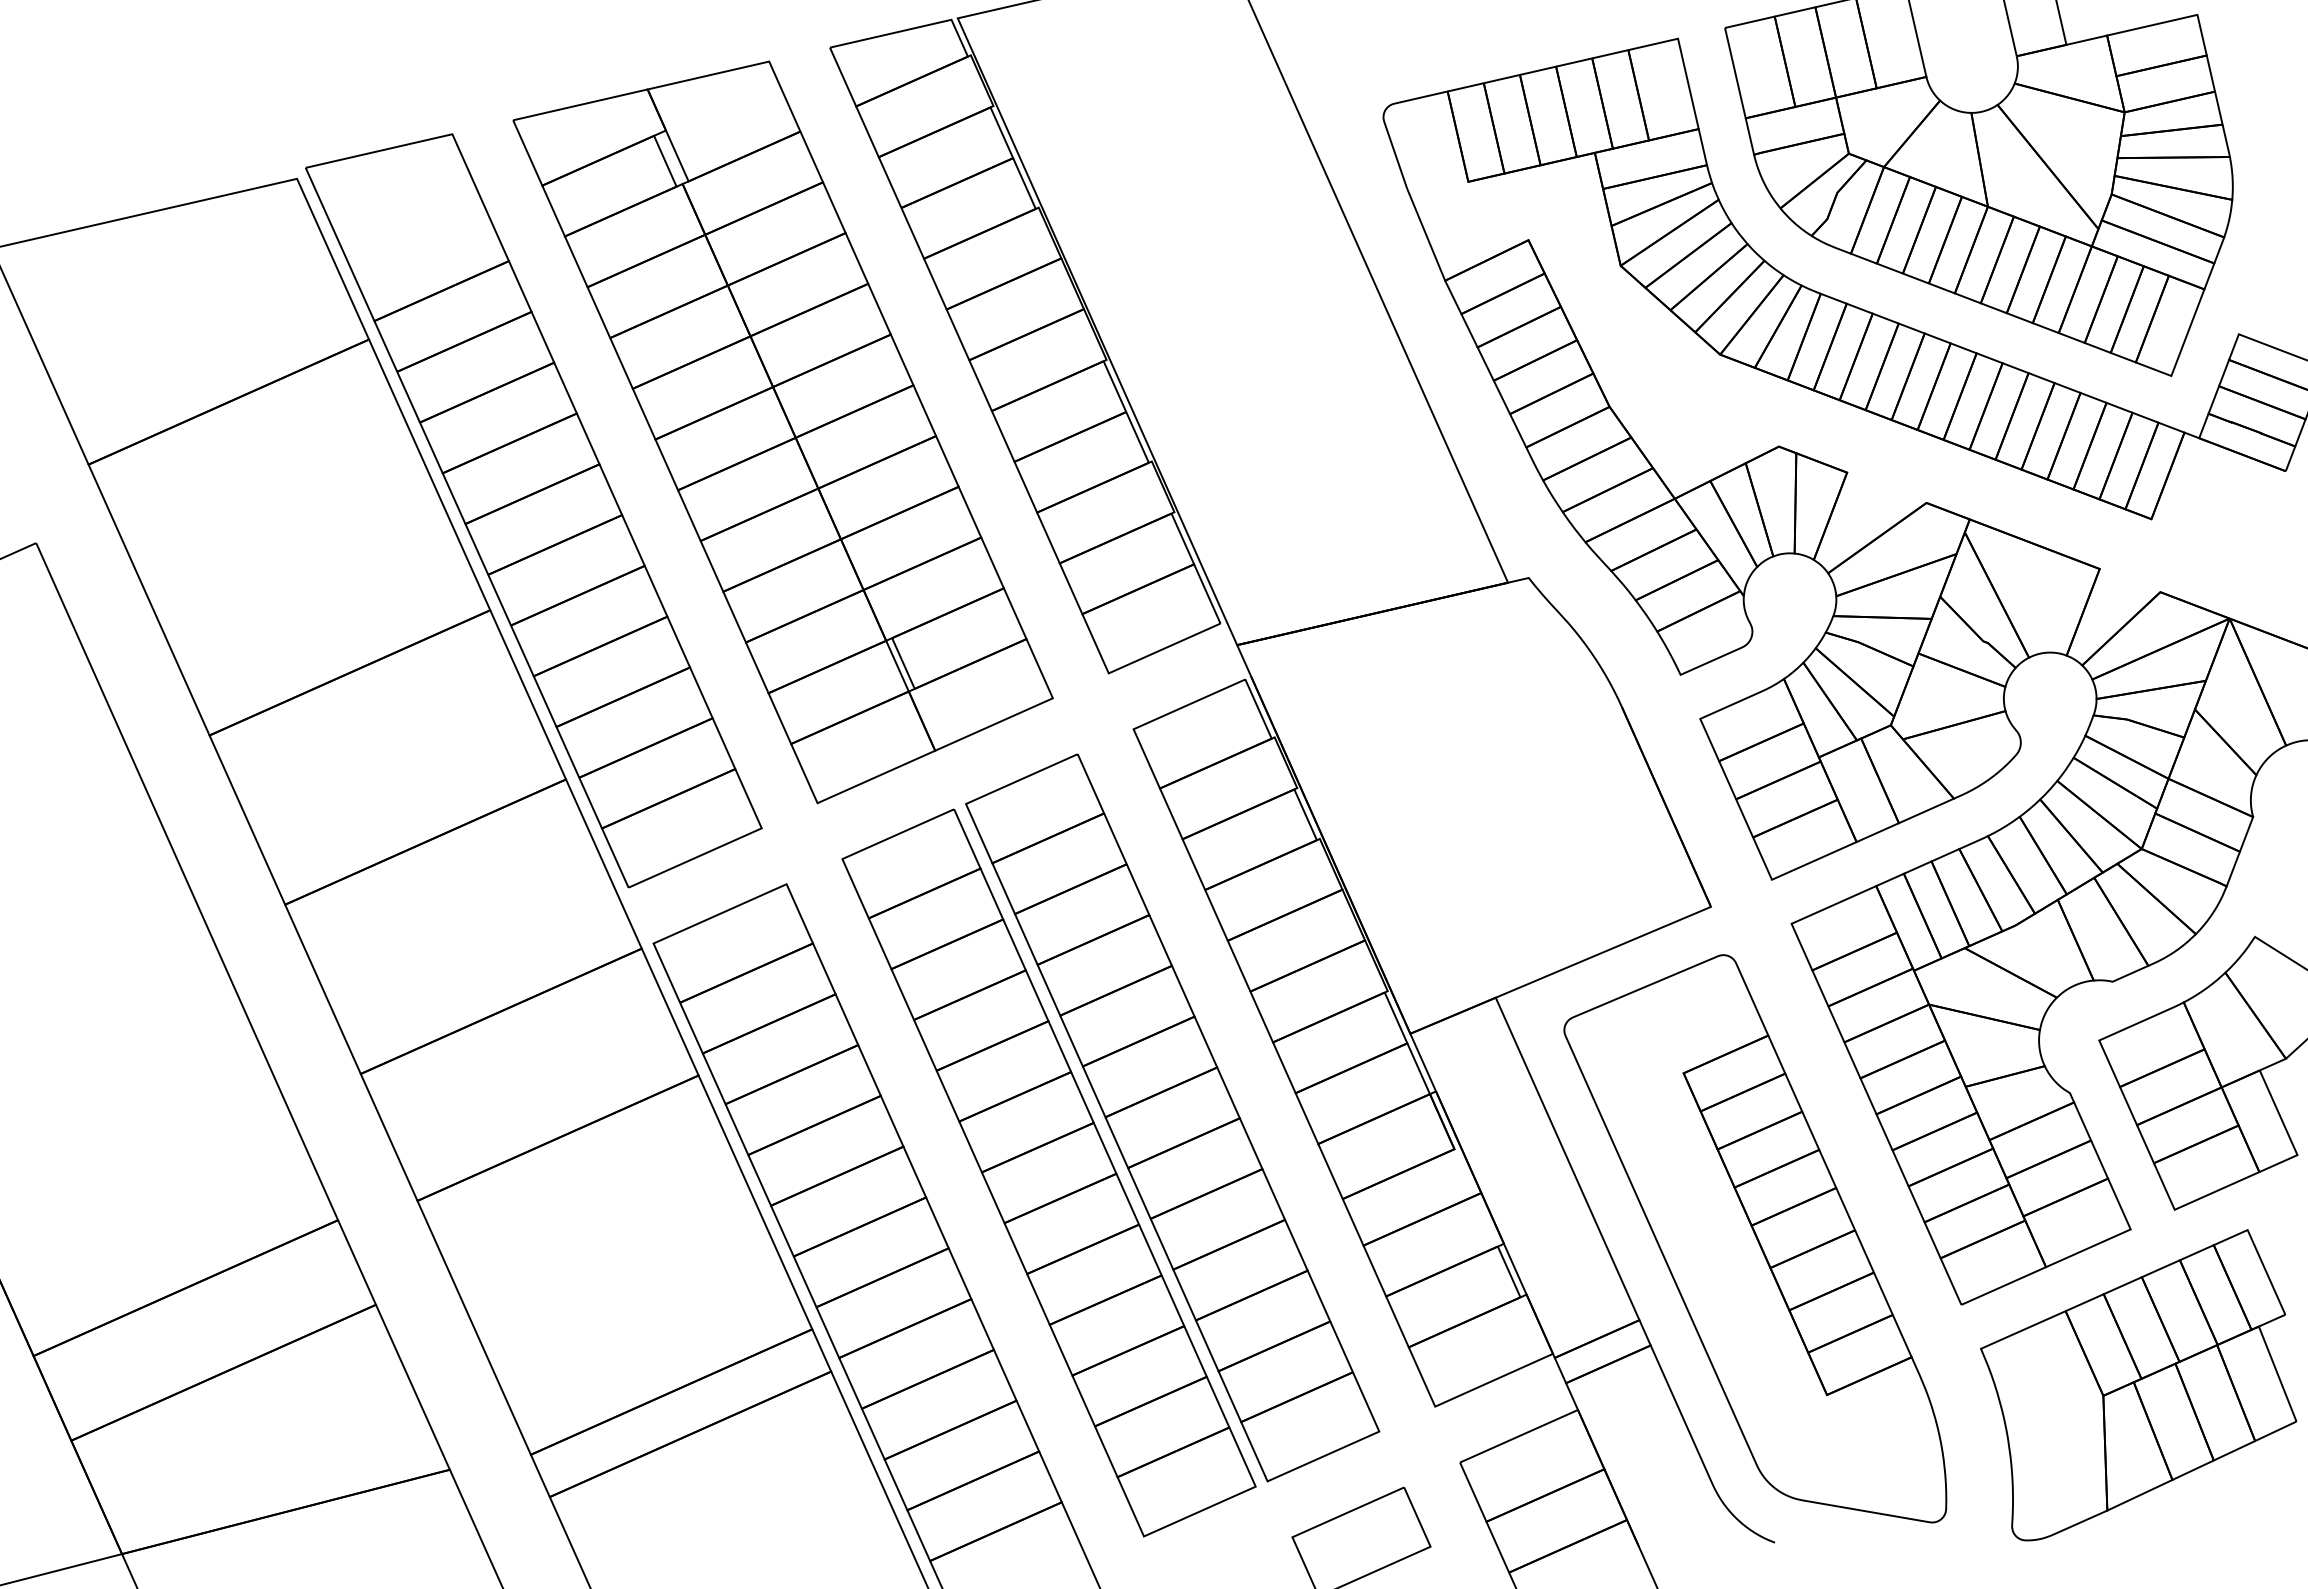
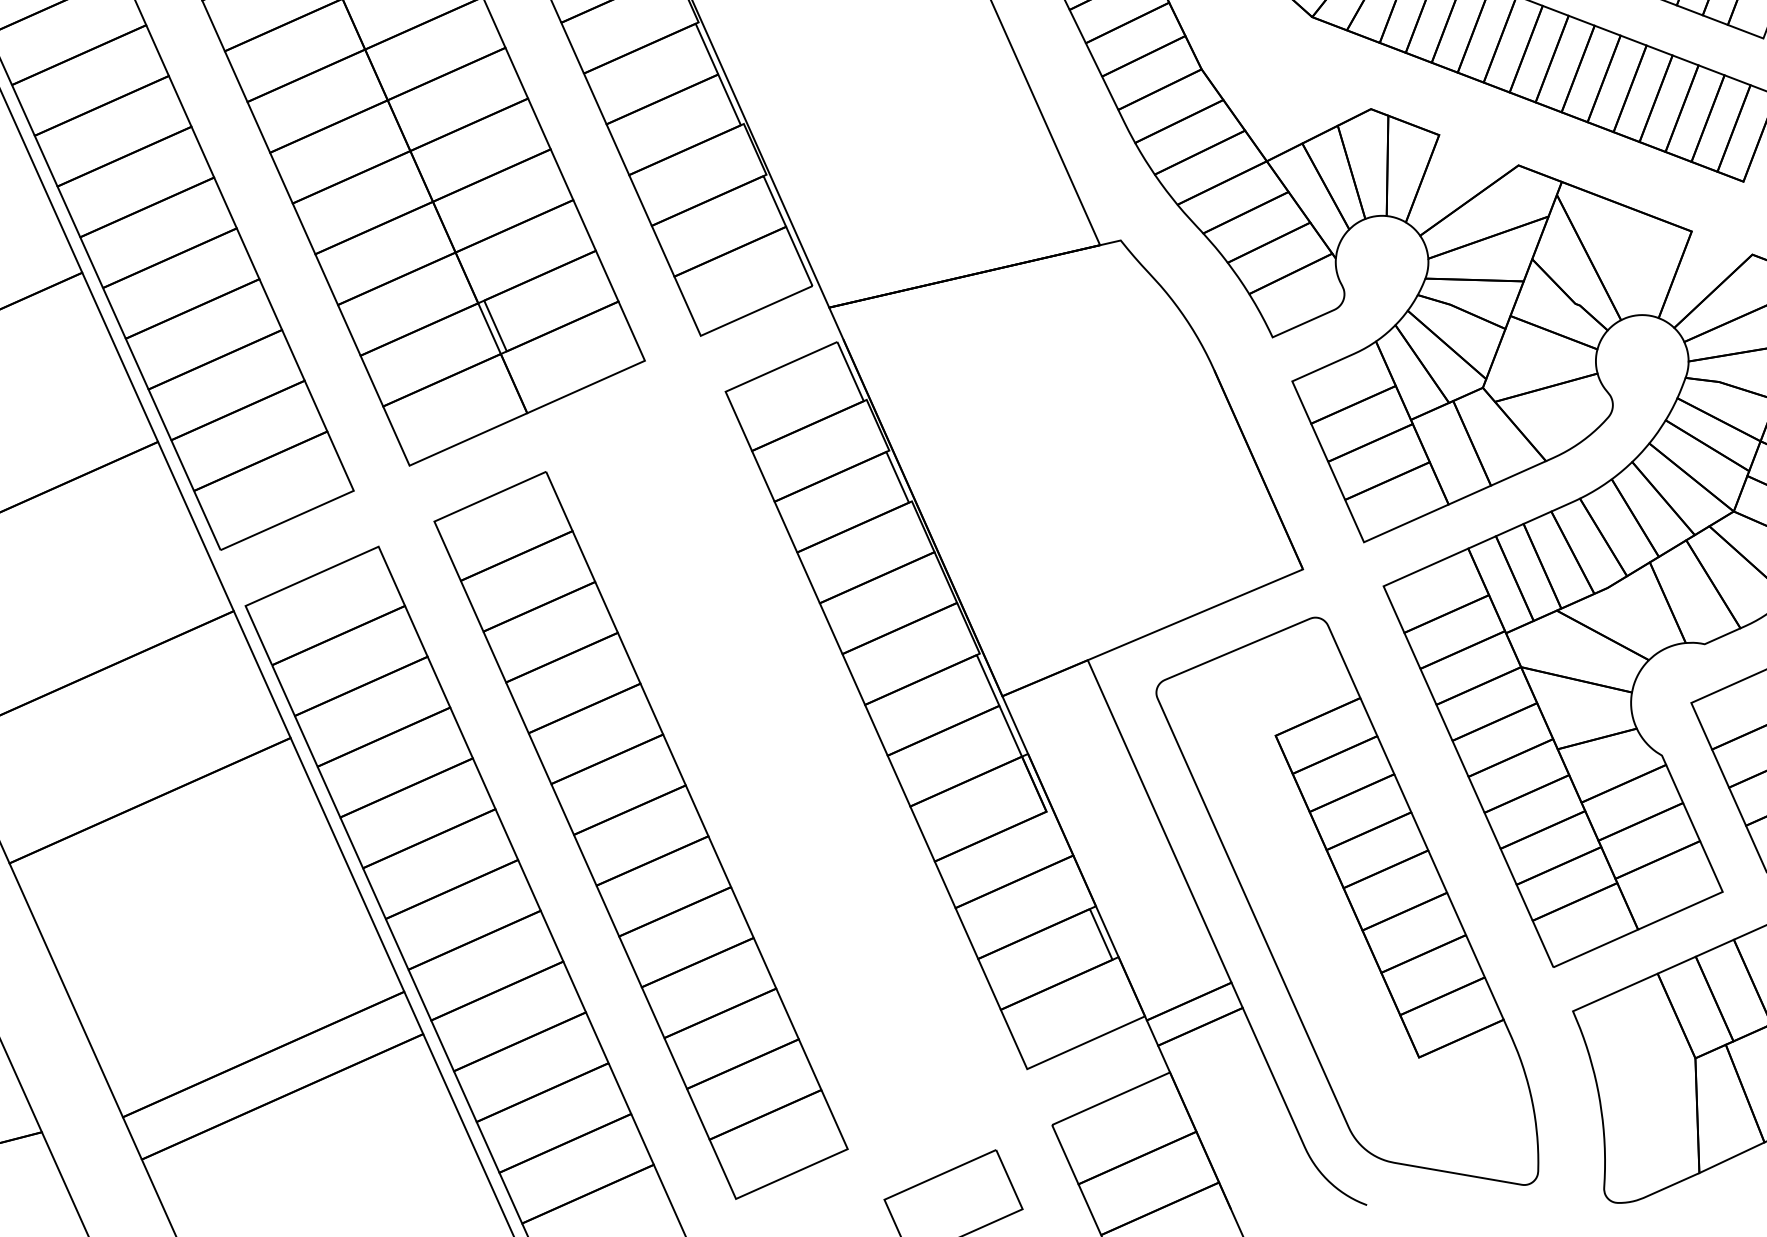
part: (1172, 1117) -> (764, 780), removed

